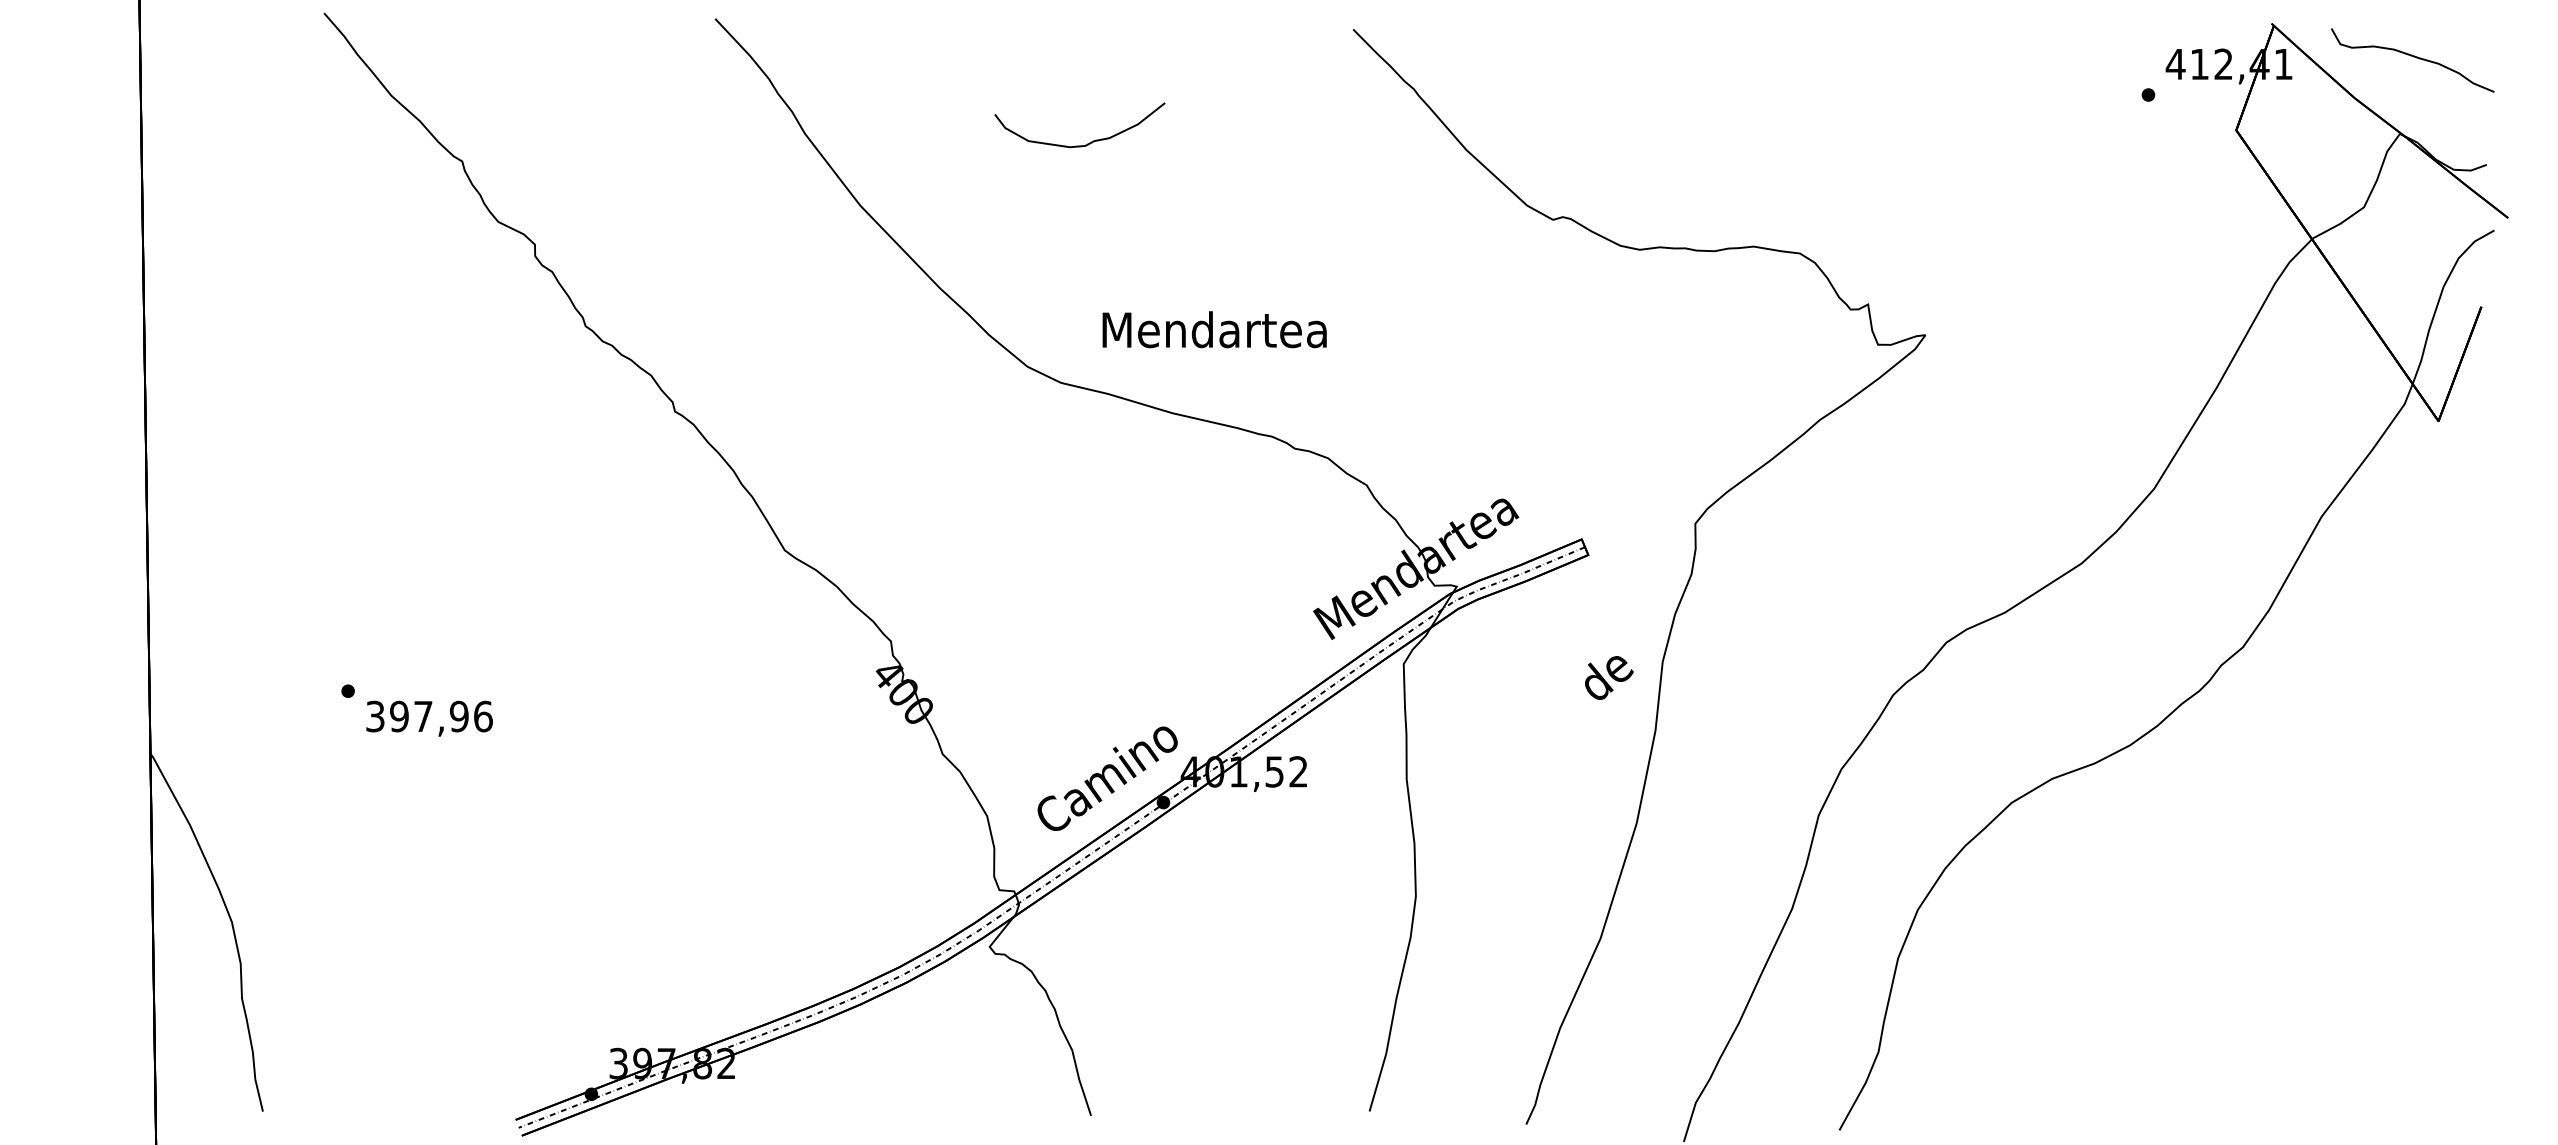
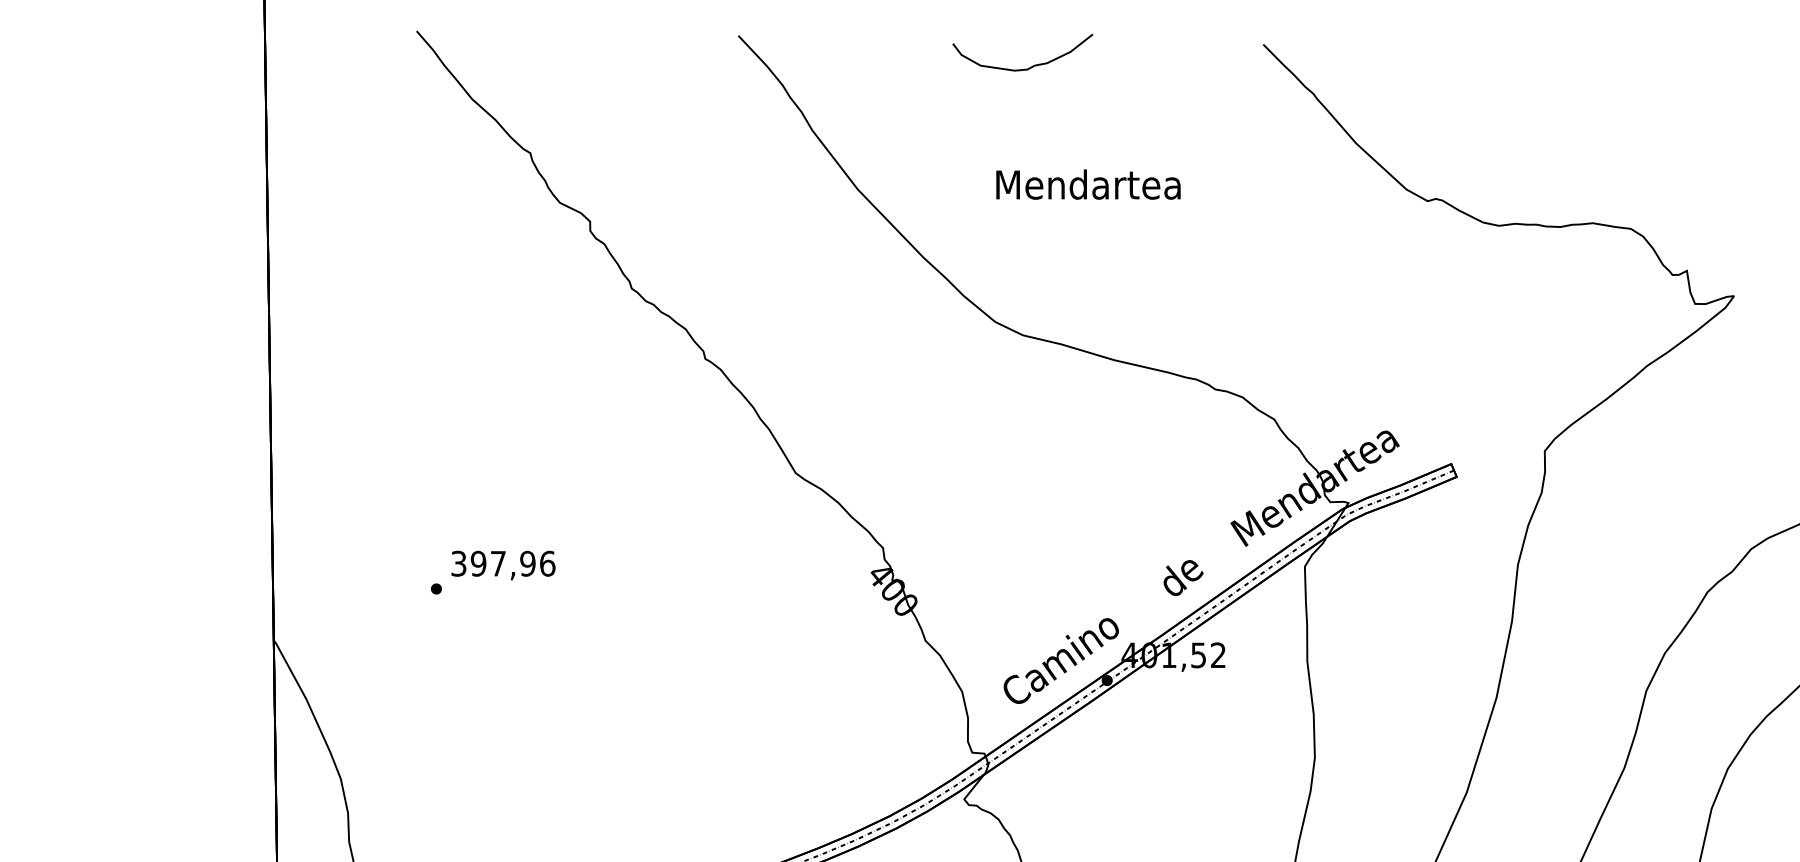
curve: (1087, 143) -> (1029, 67), moved
text: (1214, 329) -> (1088, 184), moved
text: (1609, 677) -> (1183, 577), moved
text: (429, 718) -> (503, 565), moved

